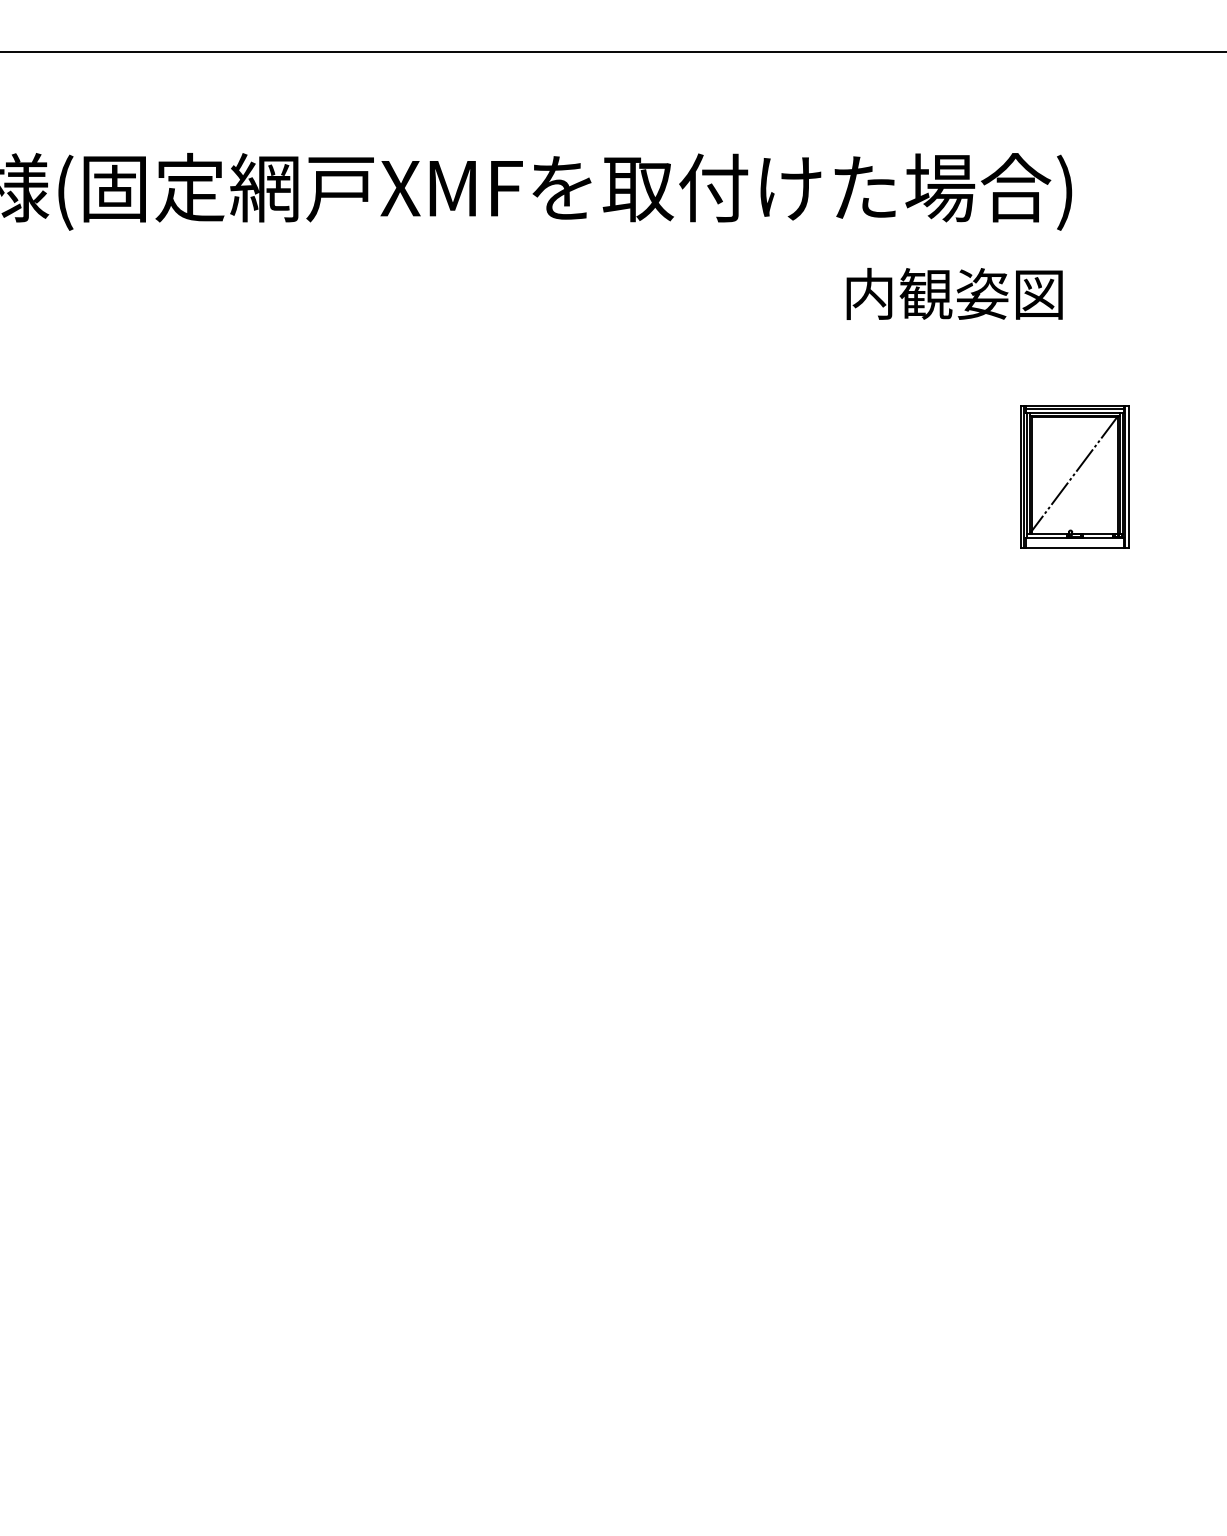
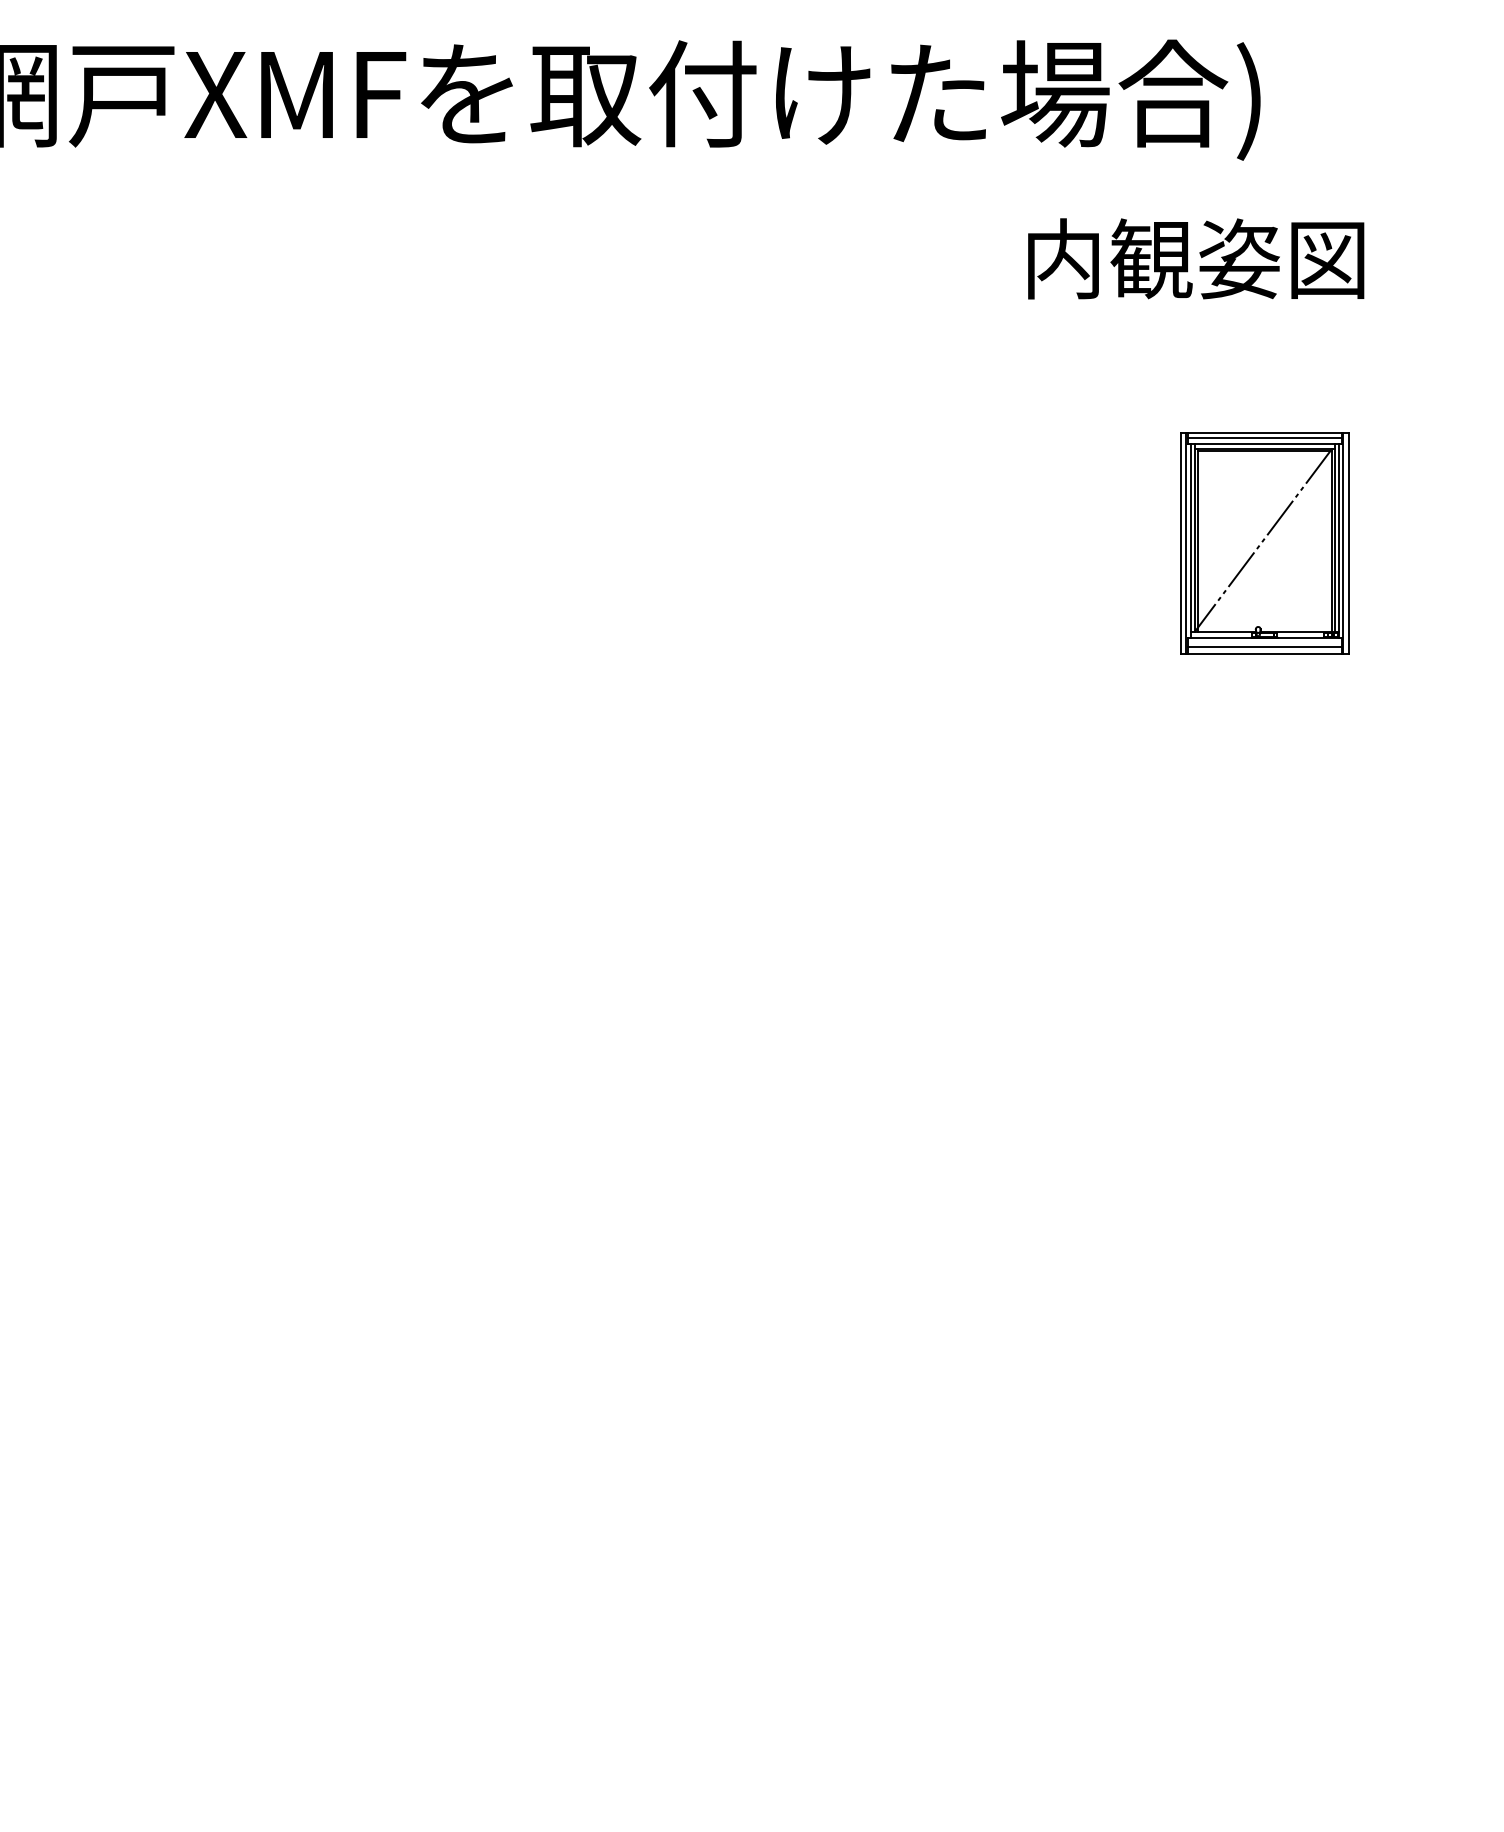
text: (954, 293) -> (1195, 258), moved
line: (1074, 543) -> (1264, 647), added

